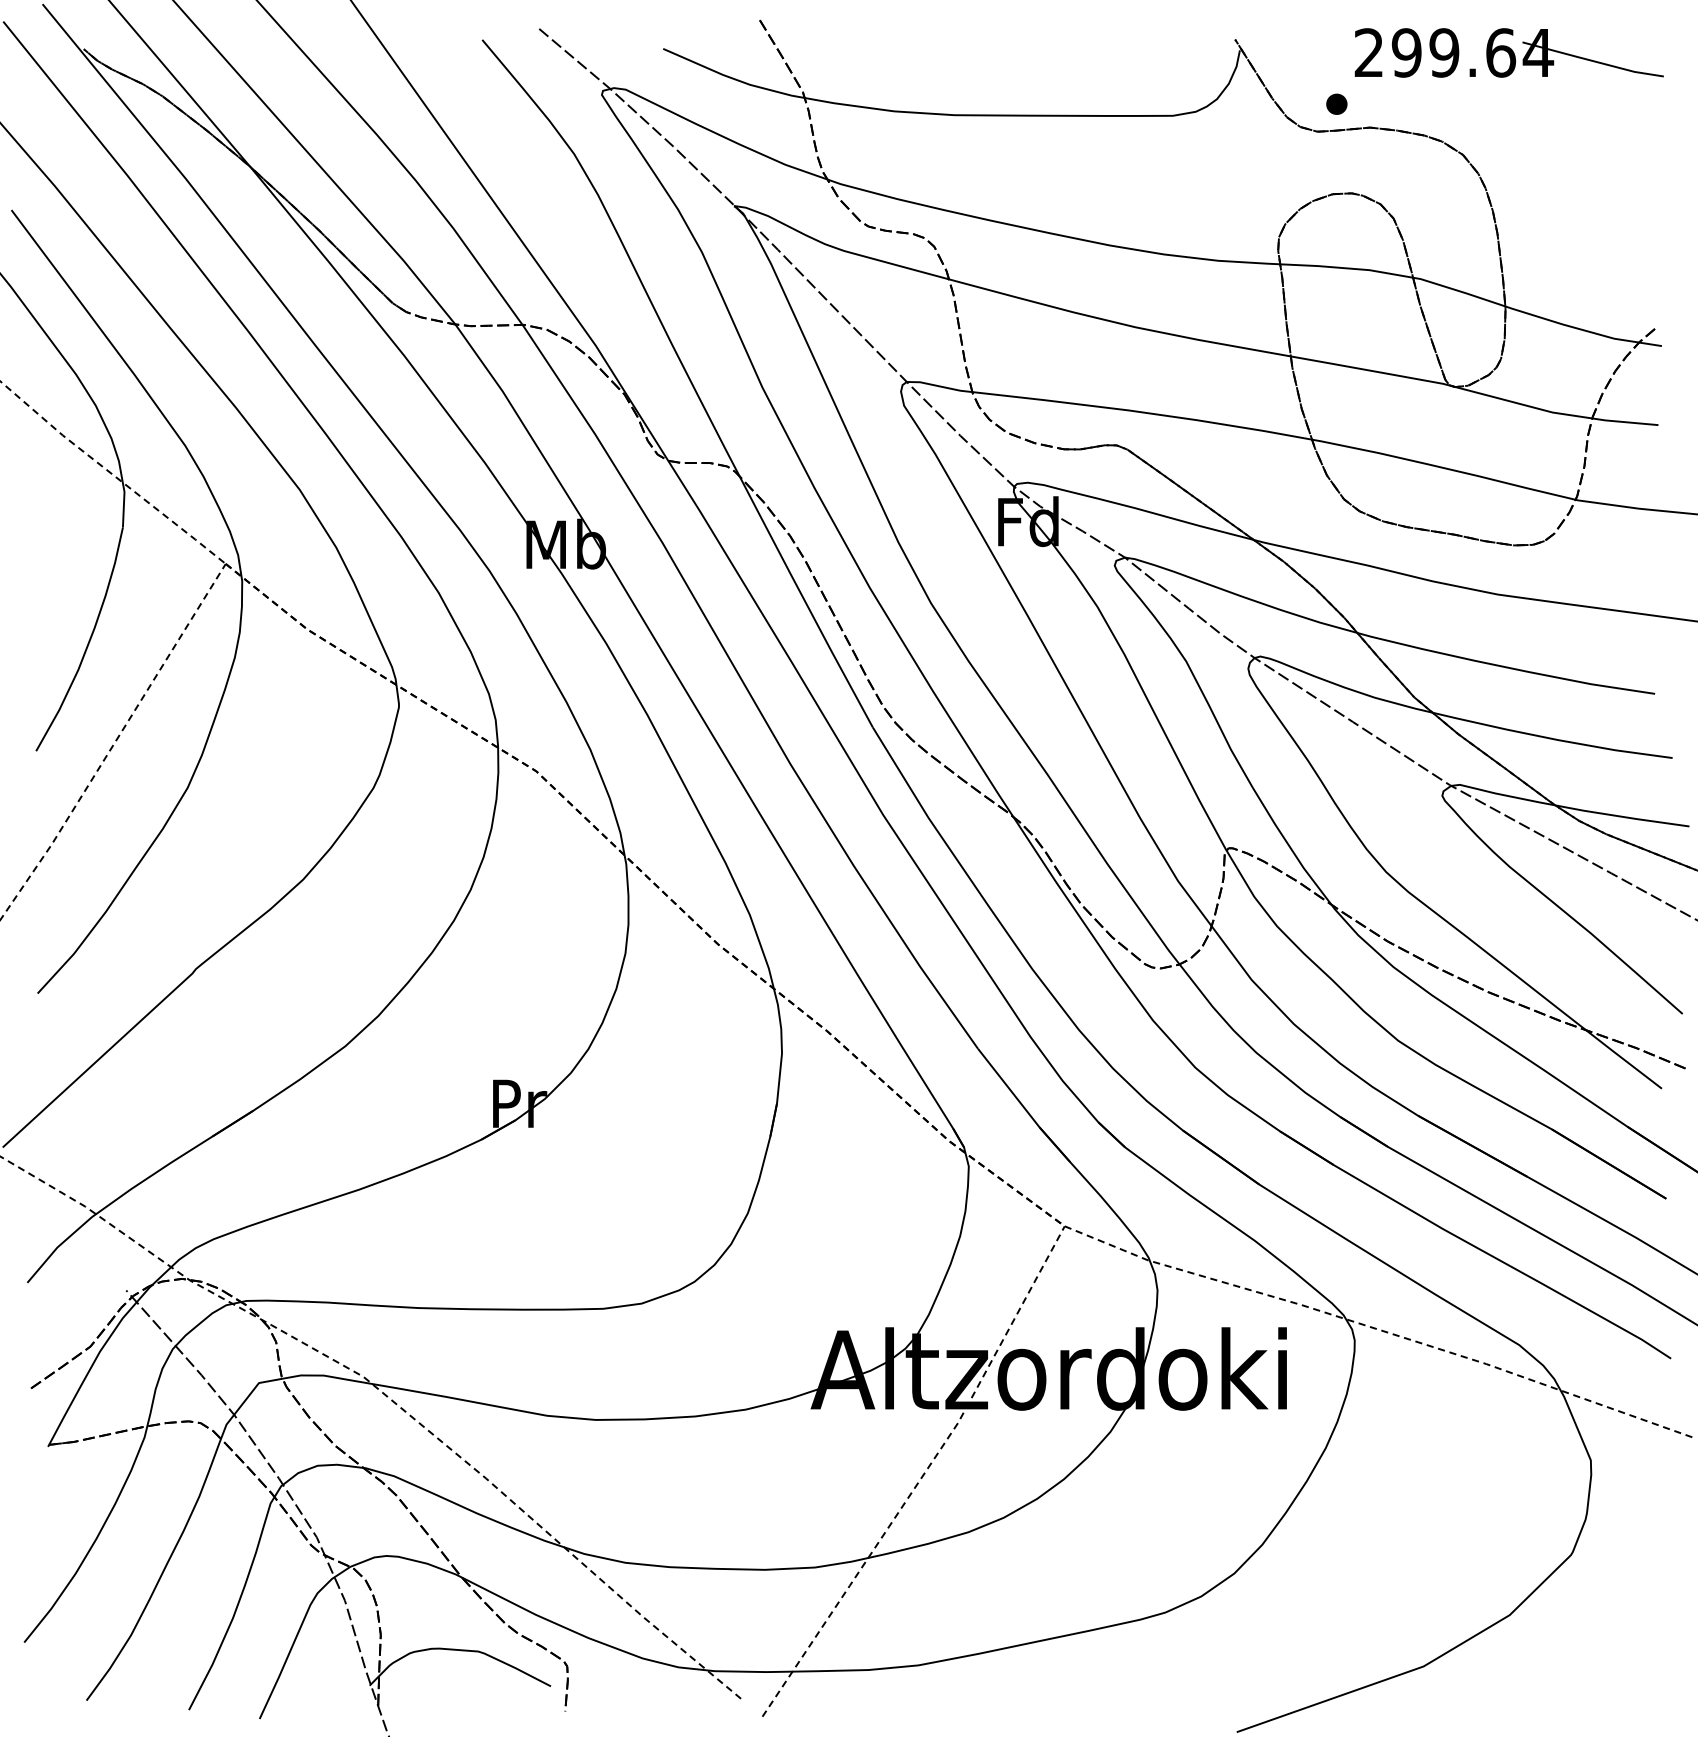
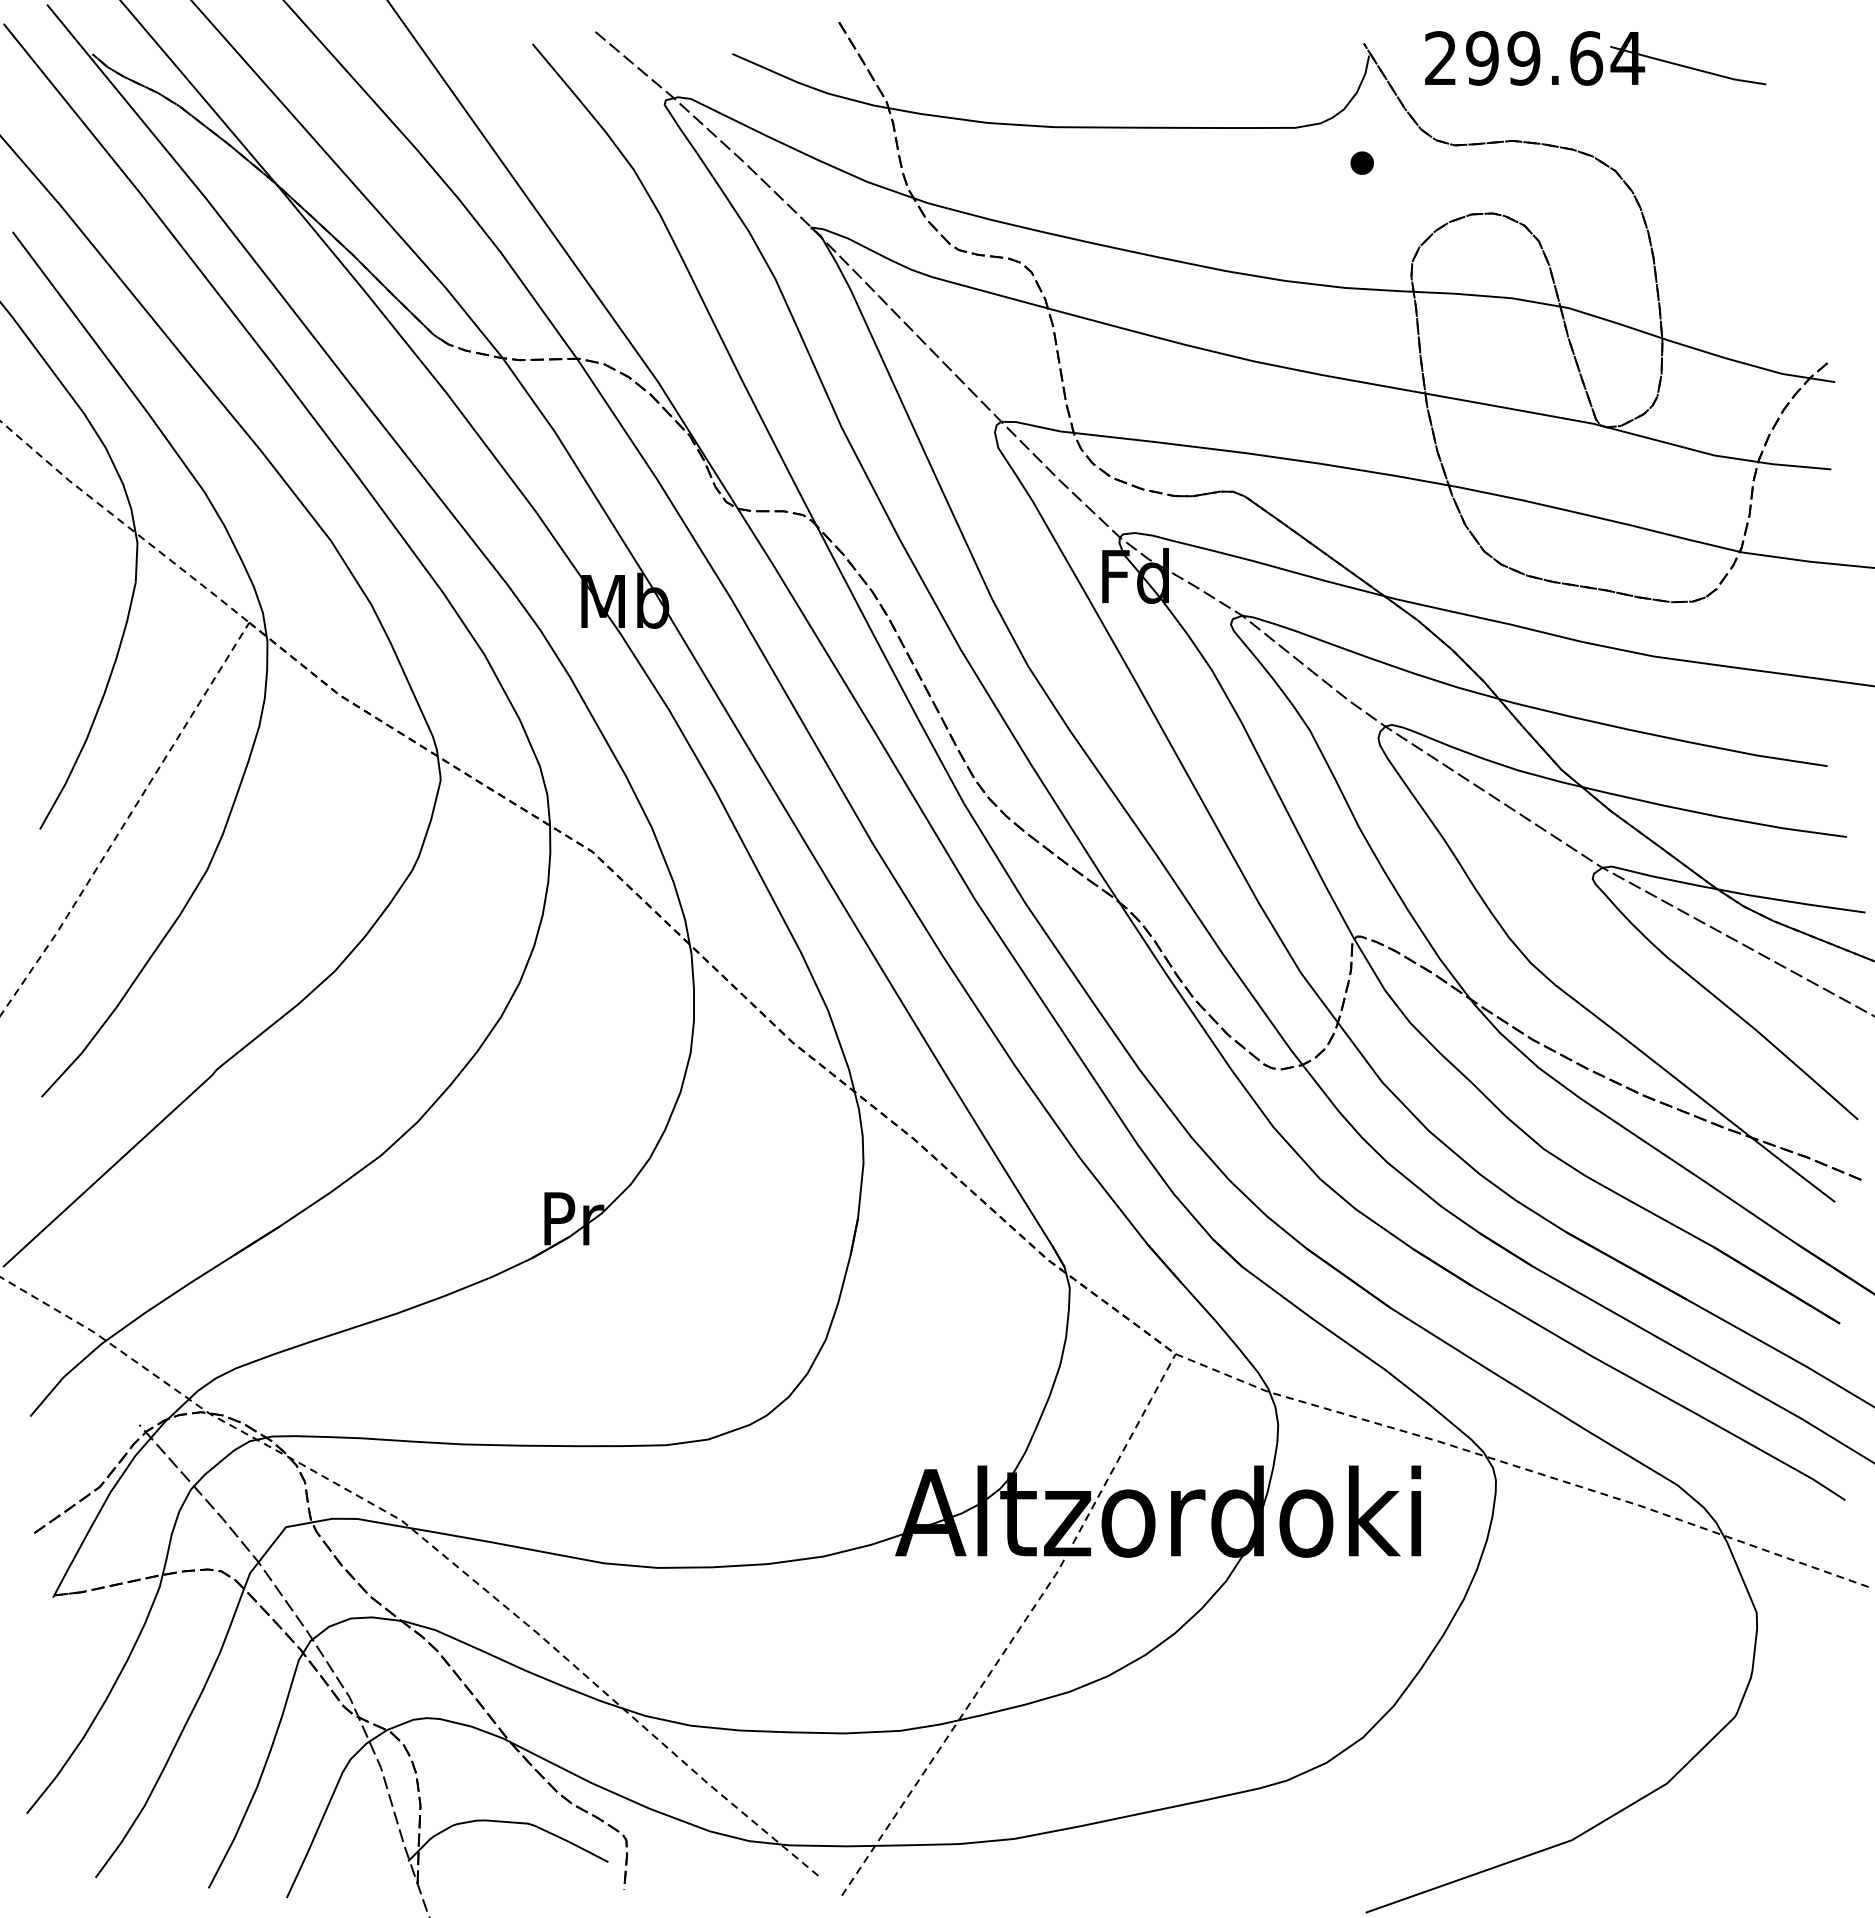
part: (1509, 53) -> (1595, 58), moved
part: (1336, 103) -> (1361, 162), moved

